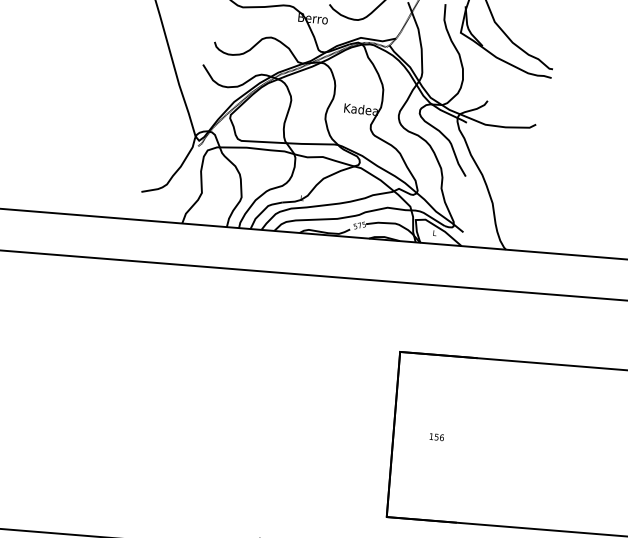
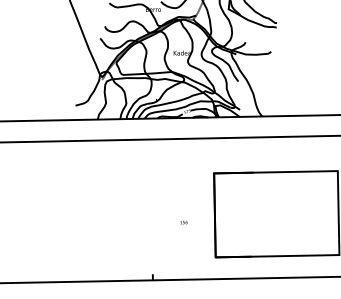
text: (435, 436) -> (183, 222), moved

